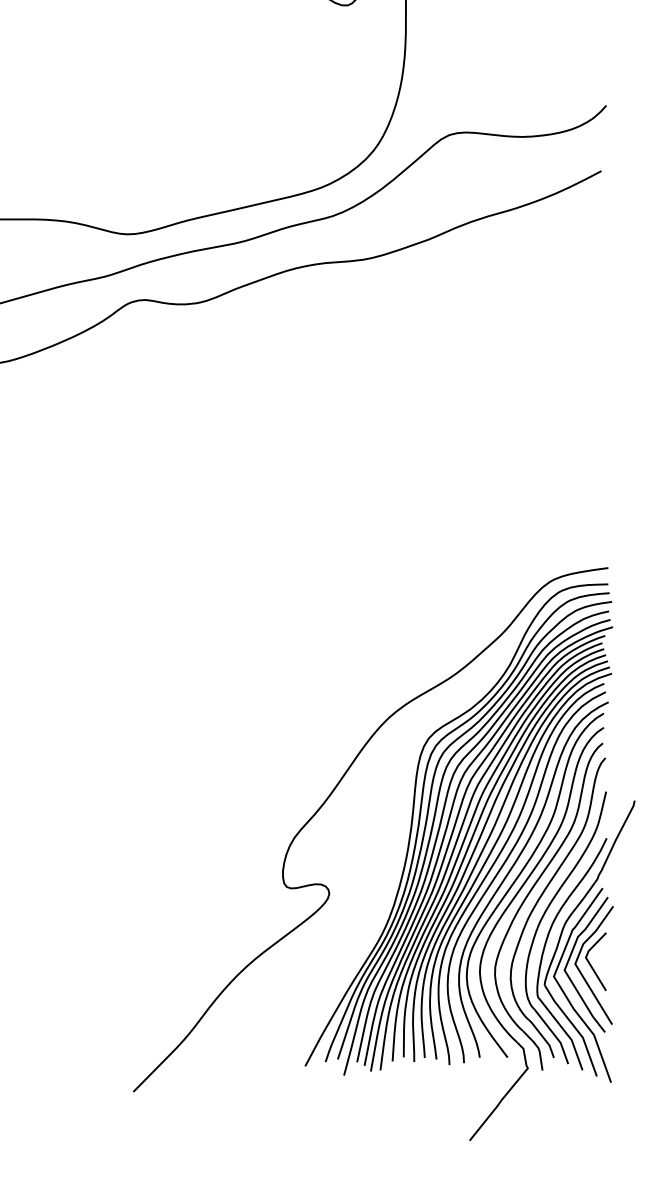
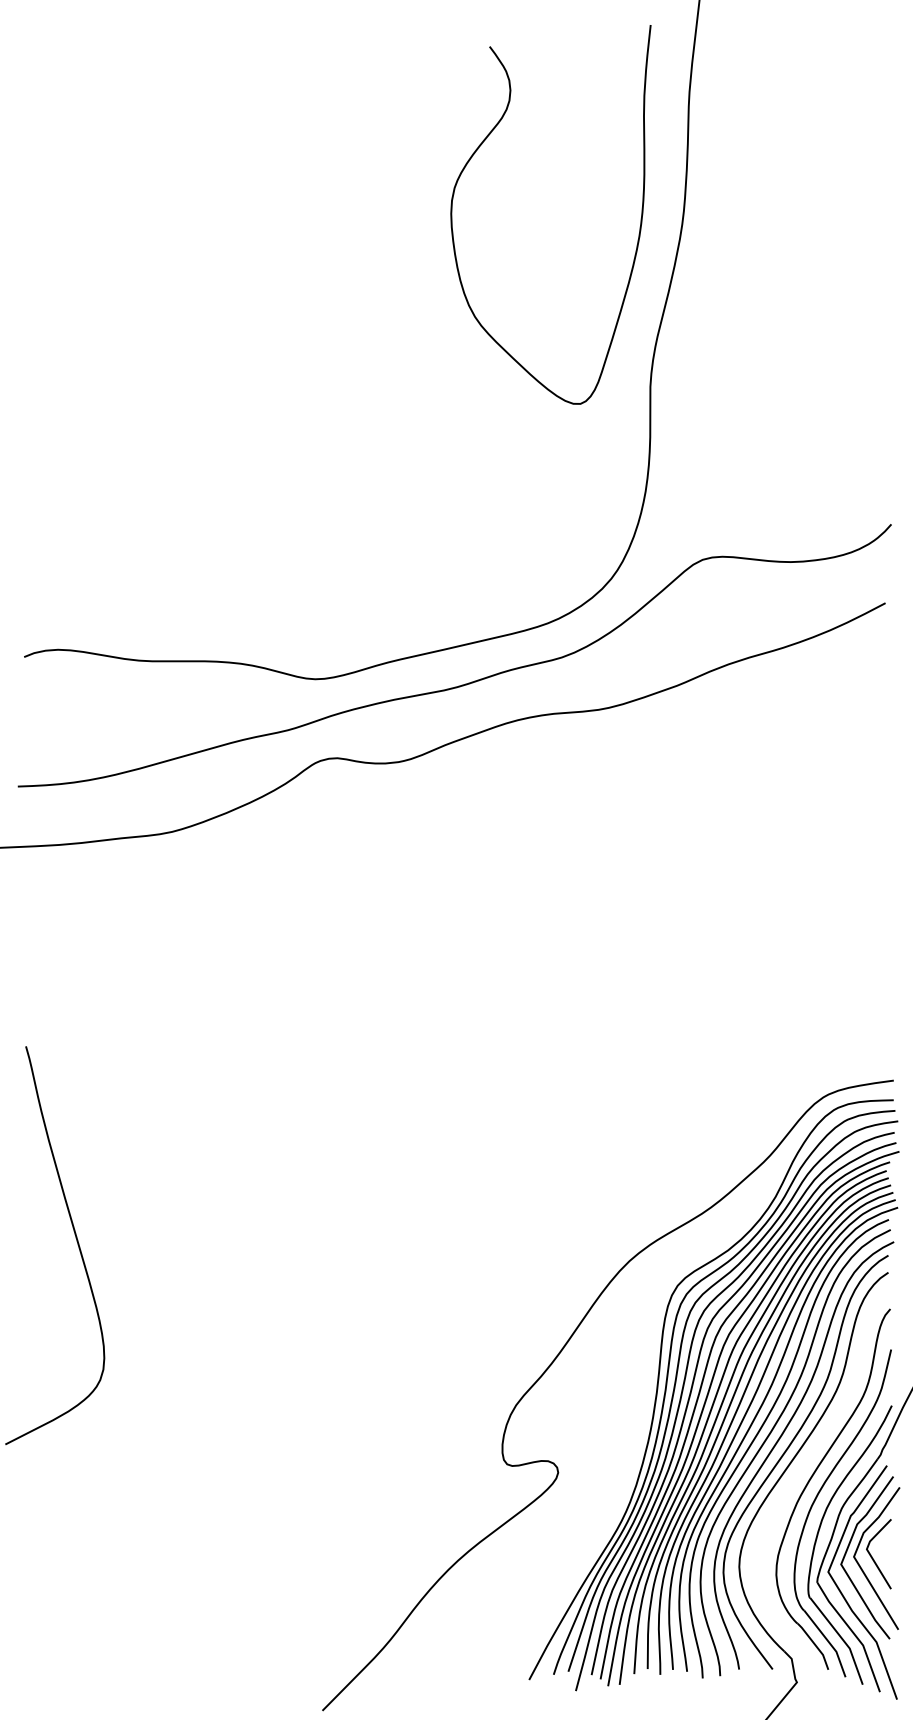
part: (529, 893) -> (799, 1472), removed

